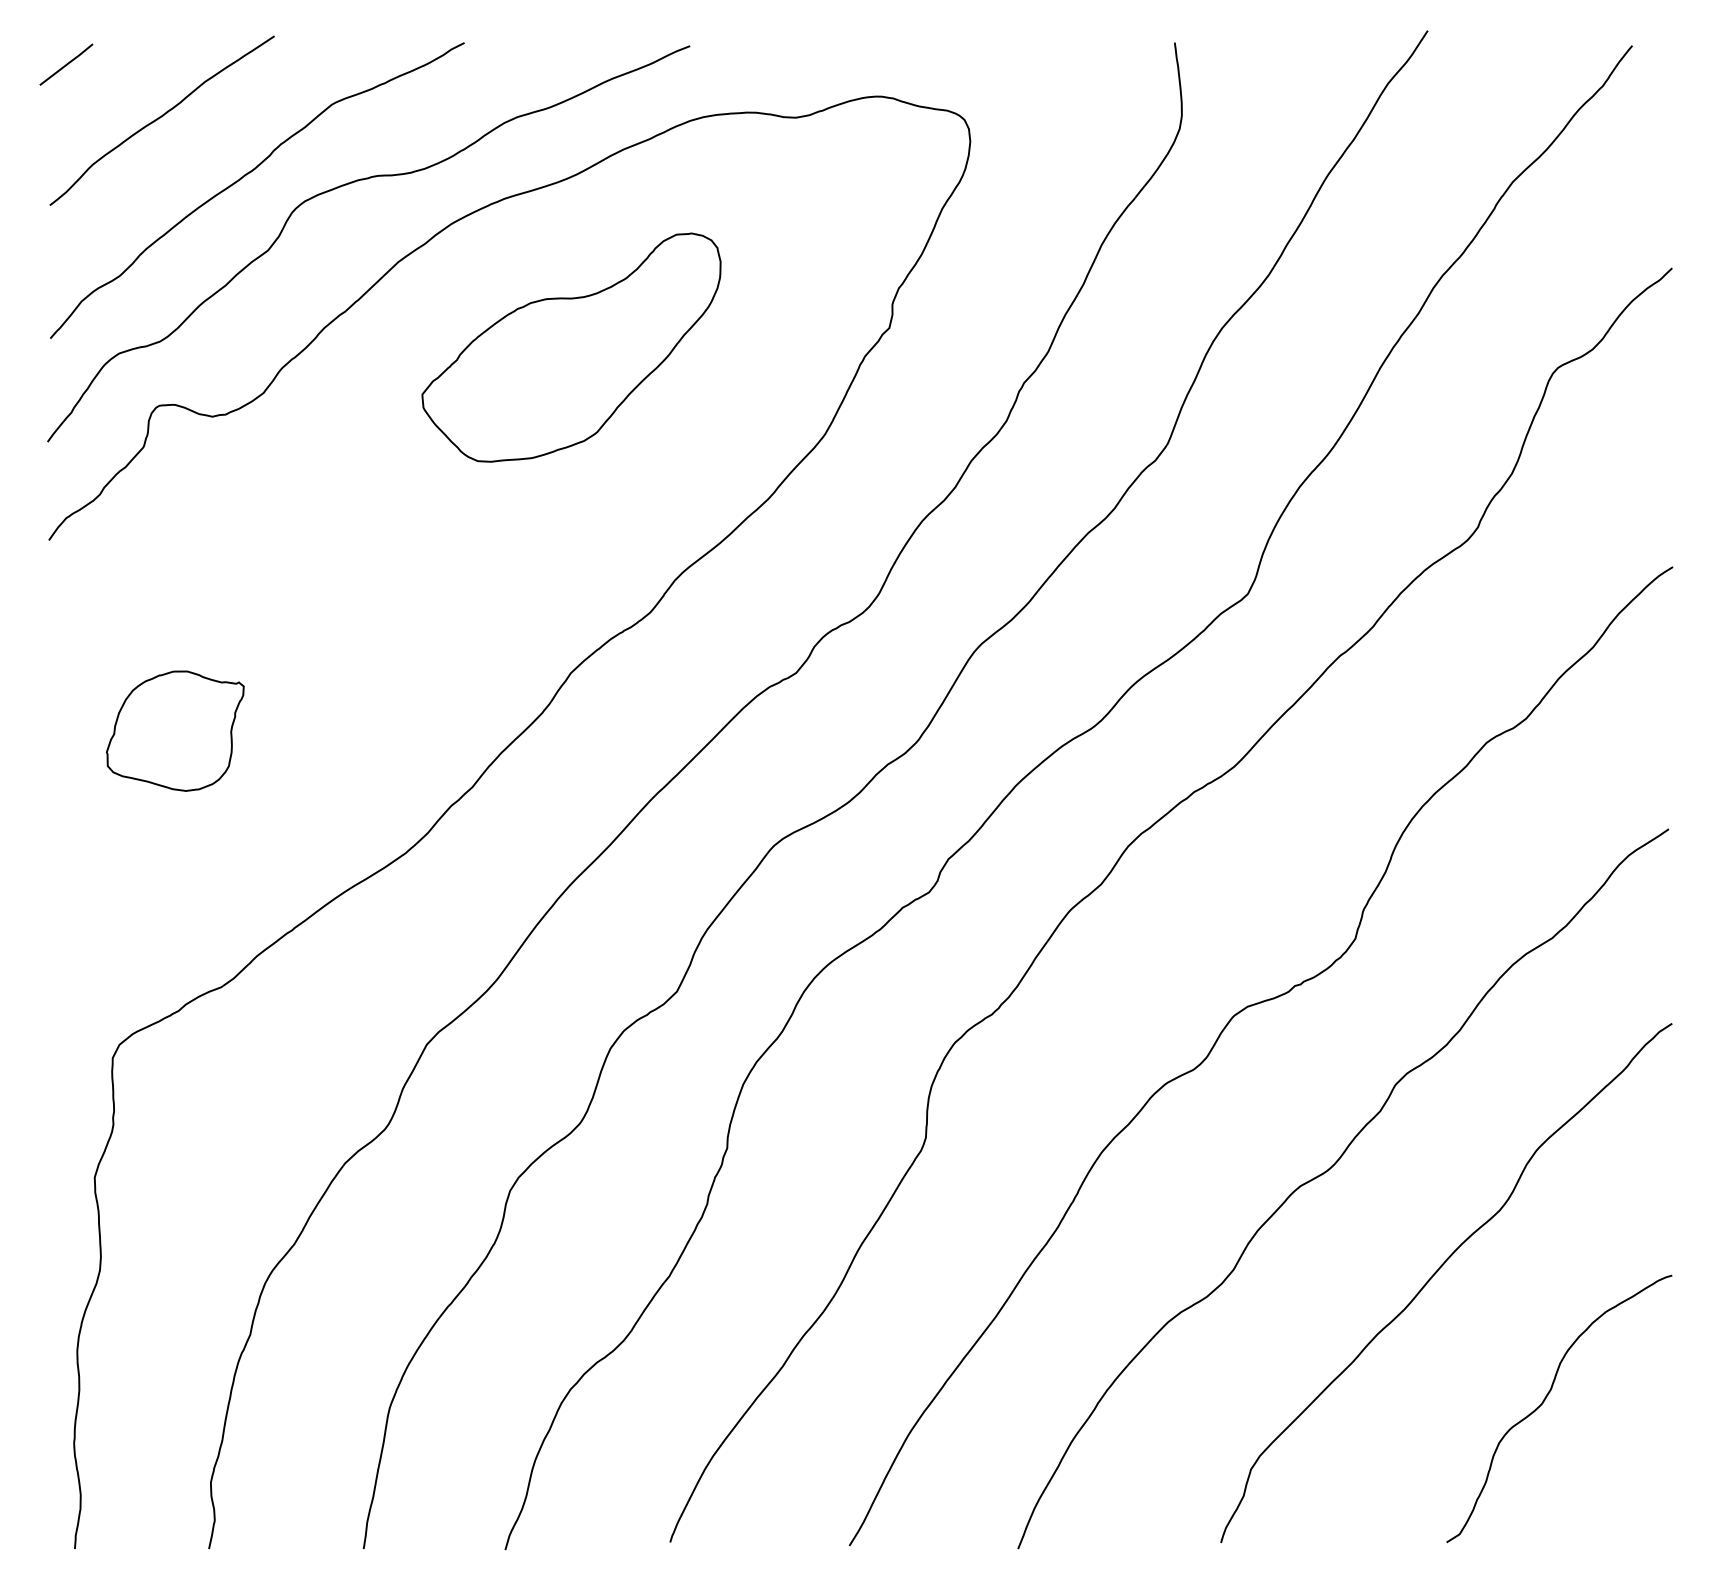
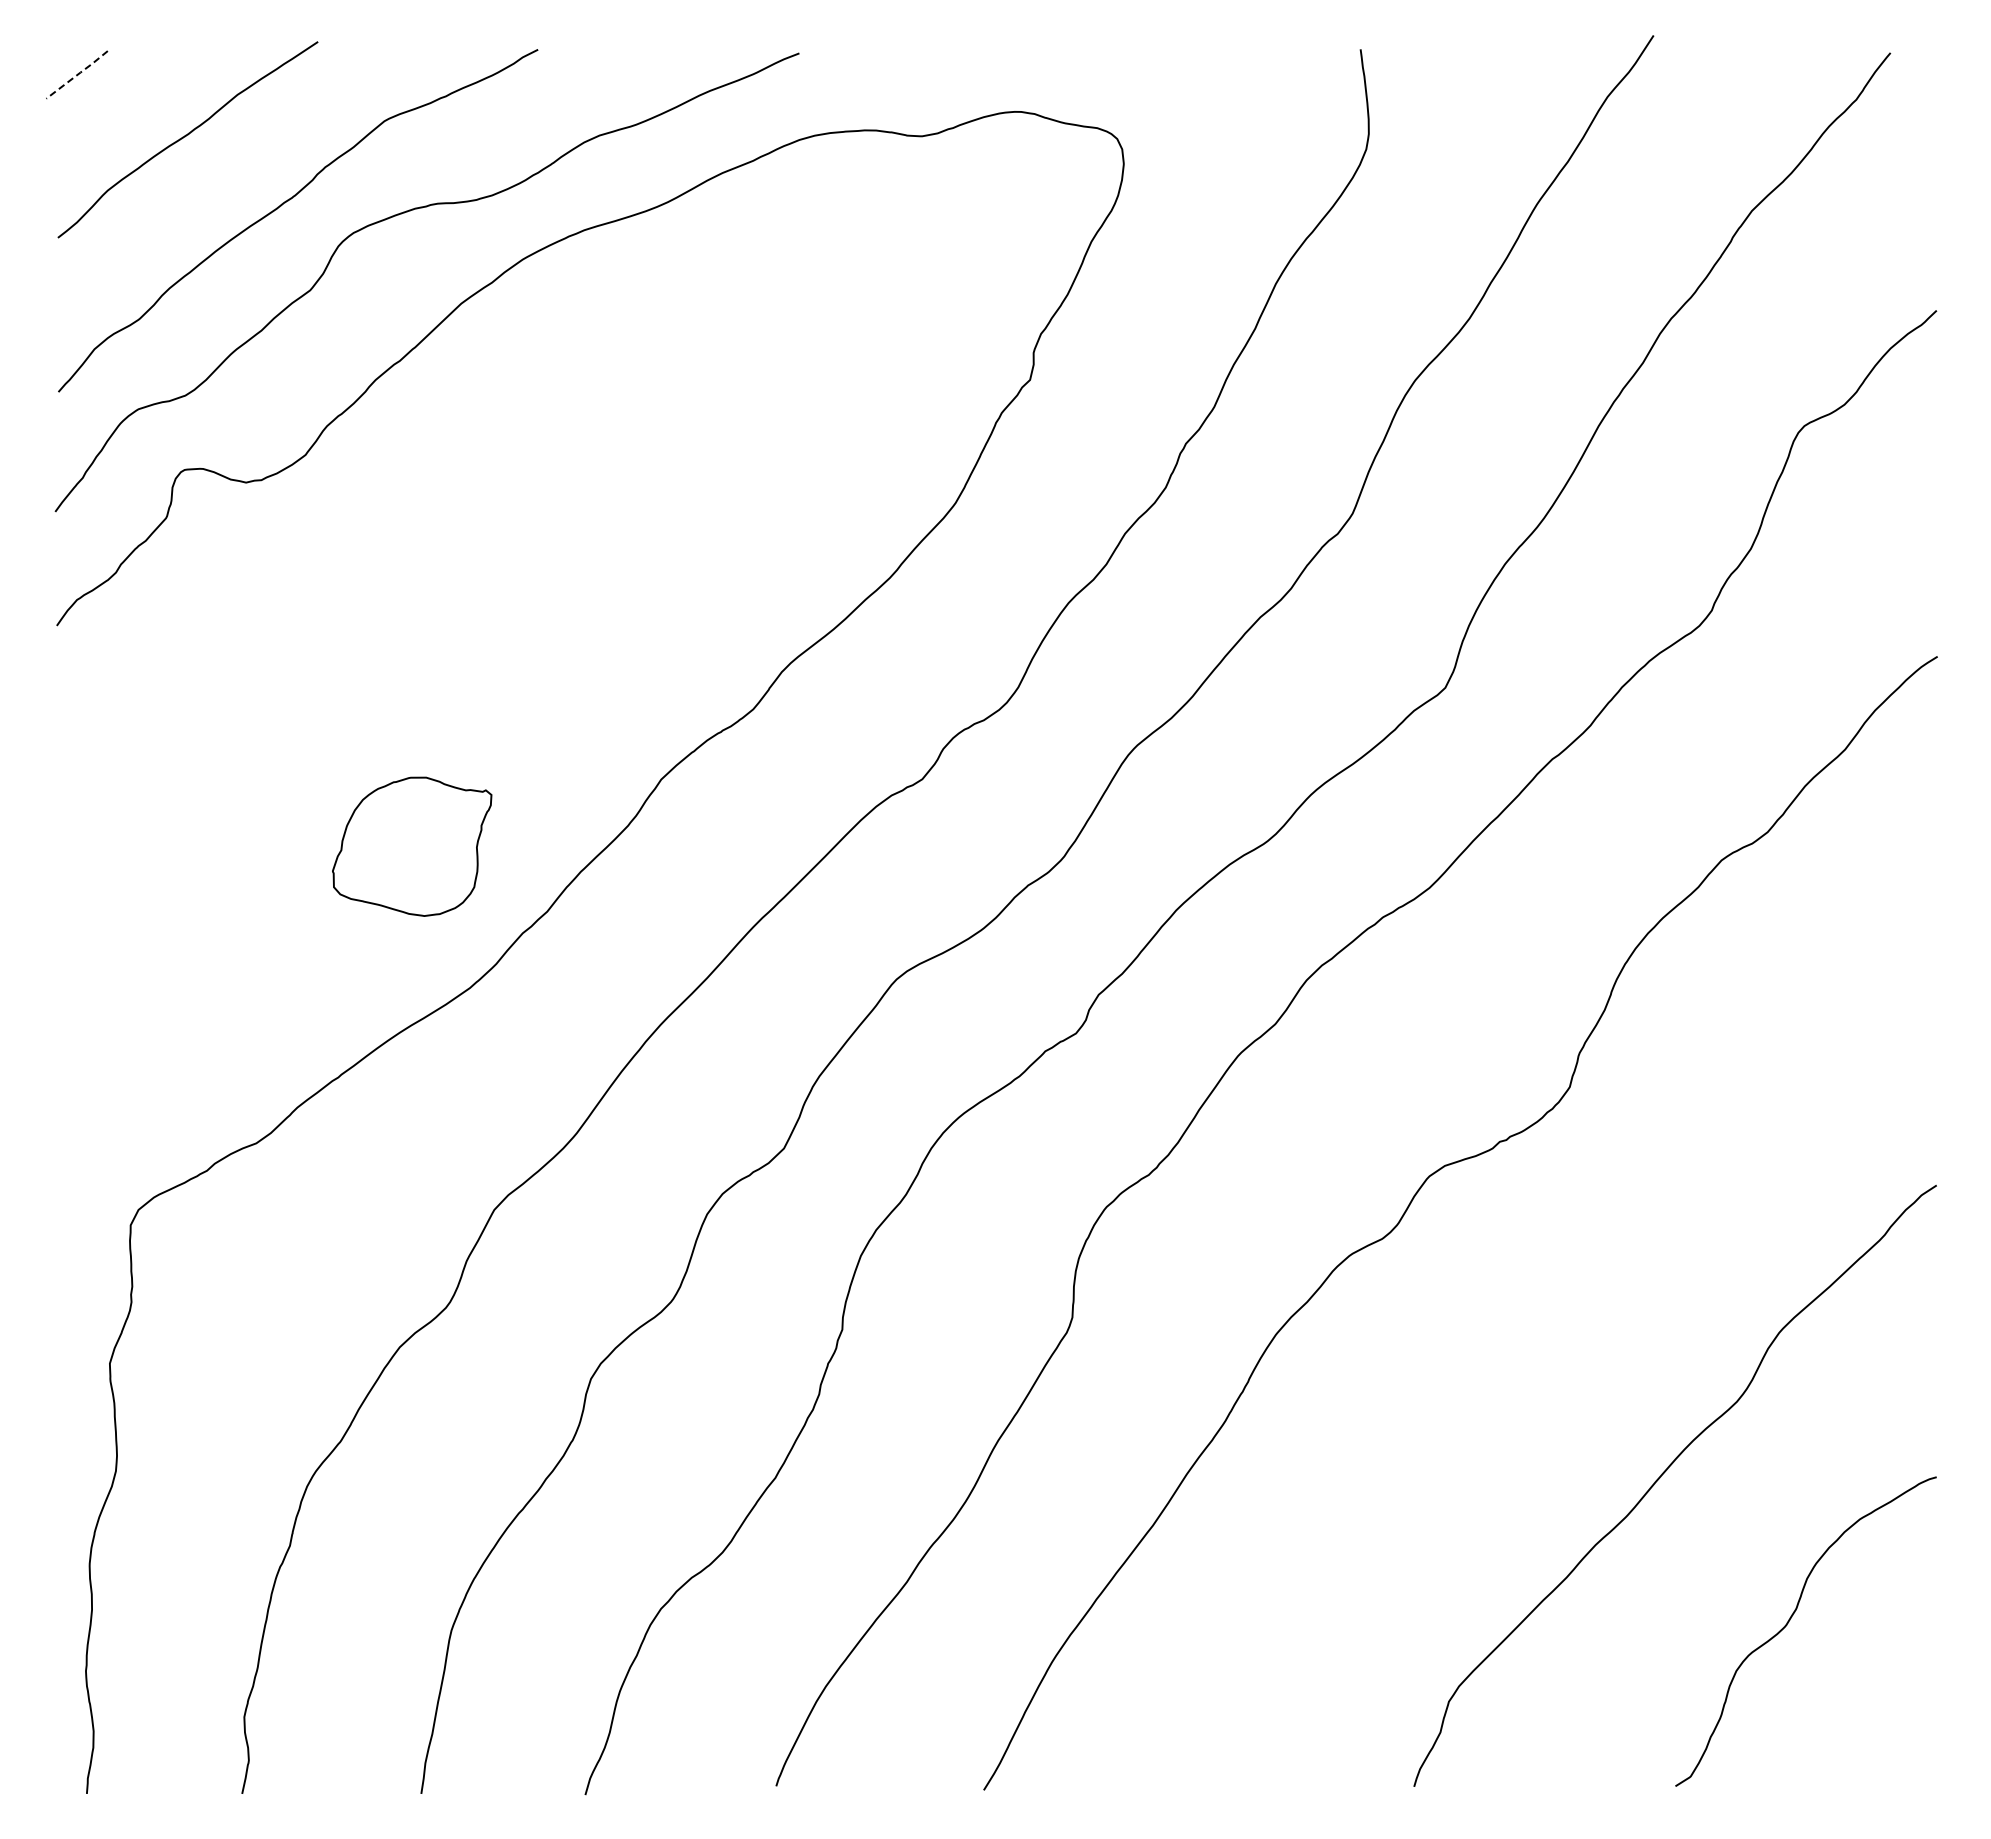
line: (66, 64) -> (77, 74), solid -> dashed
part: (571, 347) -> (661, 402), removed
part: (175, 730) -> (412, 846), moved
curve: (1328, 1171) -> (1538, 1356), removed

